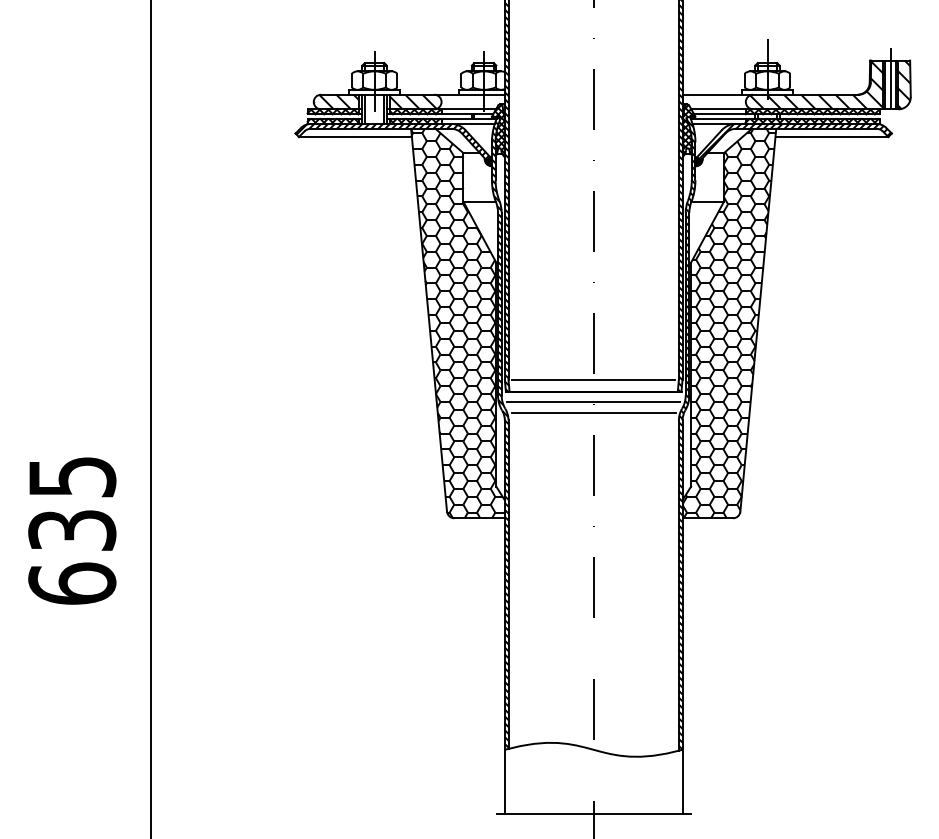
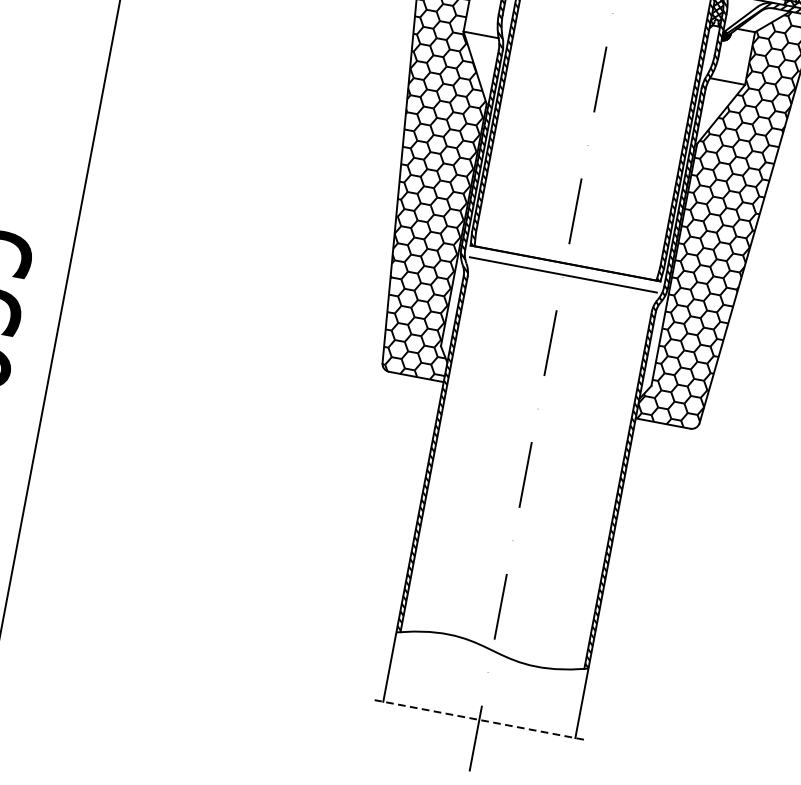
line: (593, 379) -> (567, 250), removed
line: (593, 413) -> (560, 286), removed
line: (593, 814) -> (479, 720), solid -> dashed

